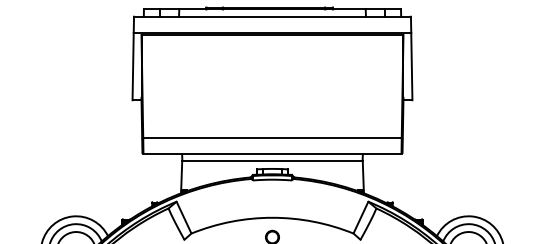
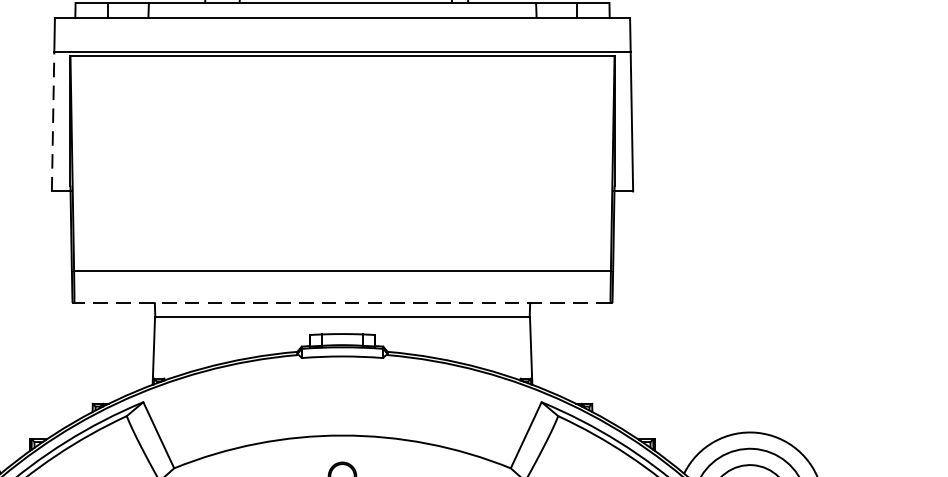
line: (133, 66) -> (53, 121), solid -> dashed
line: (272, 154) -> (342, 304), solid -> dashed

